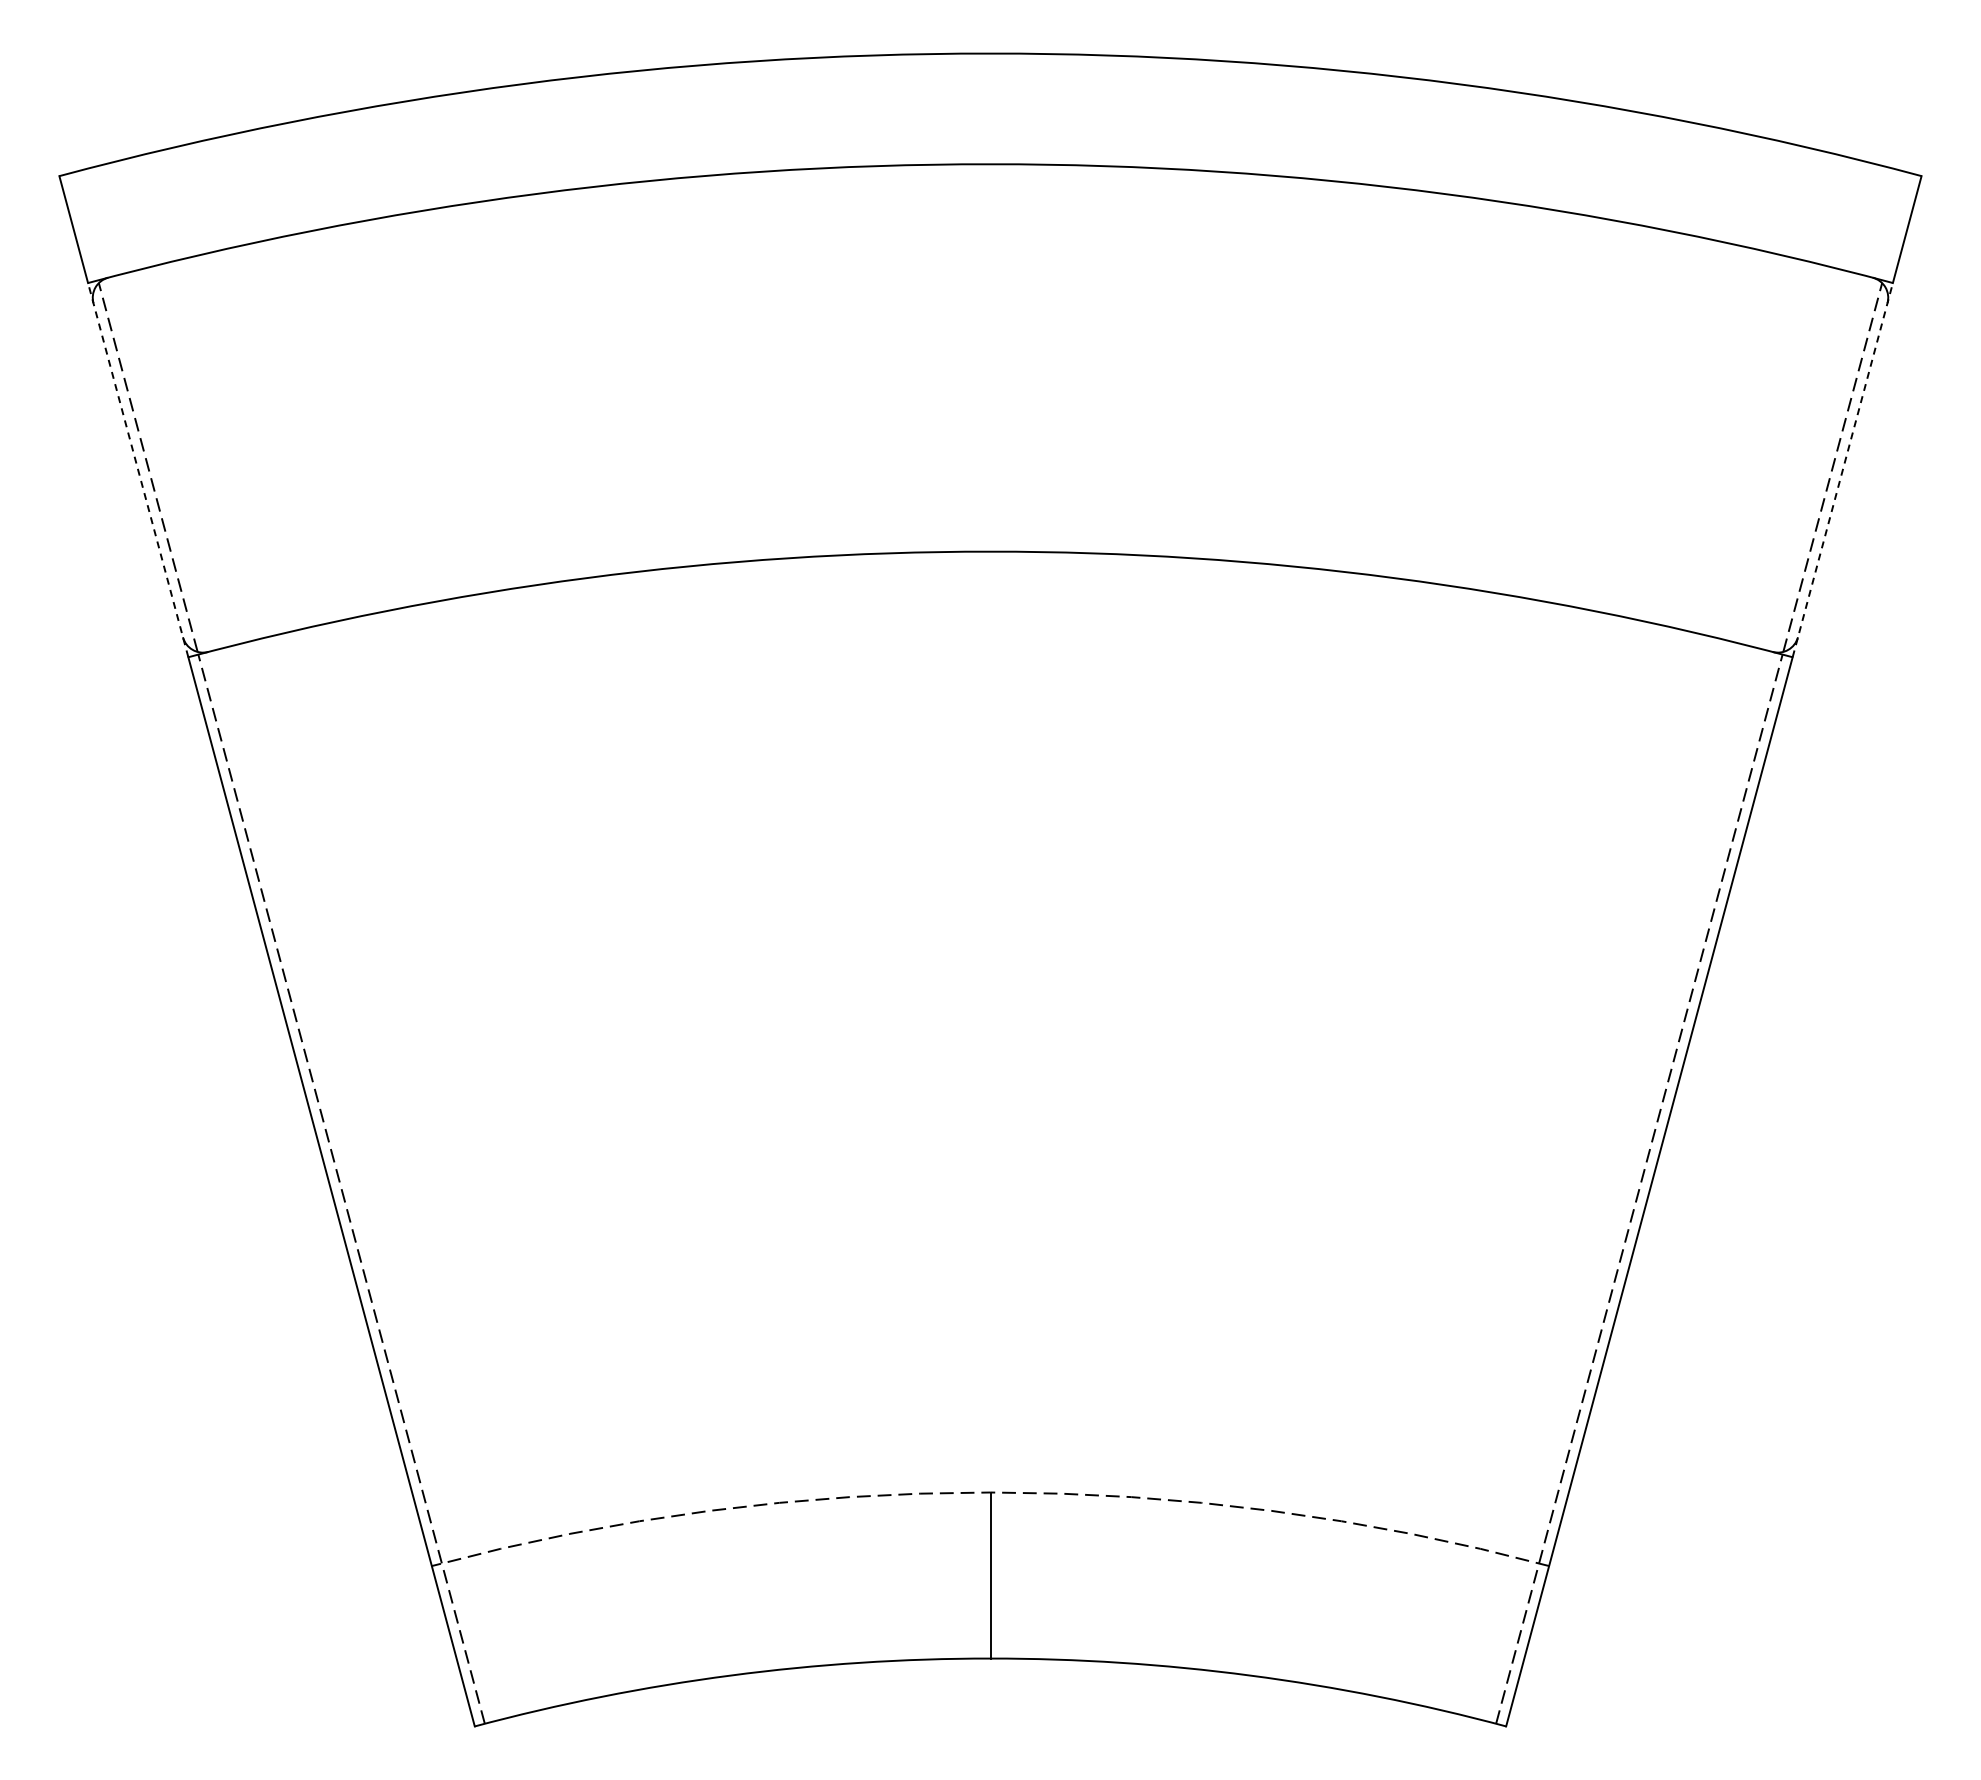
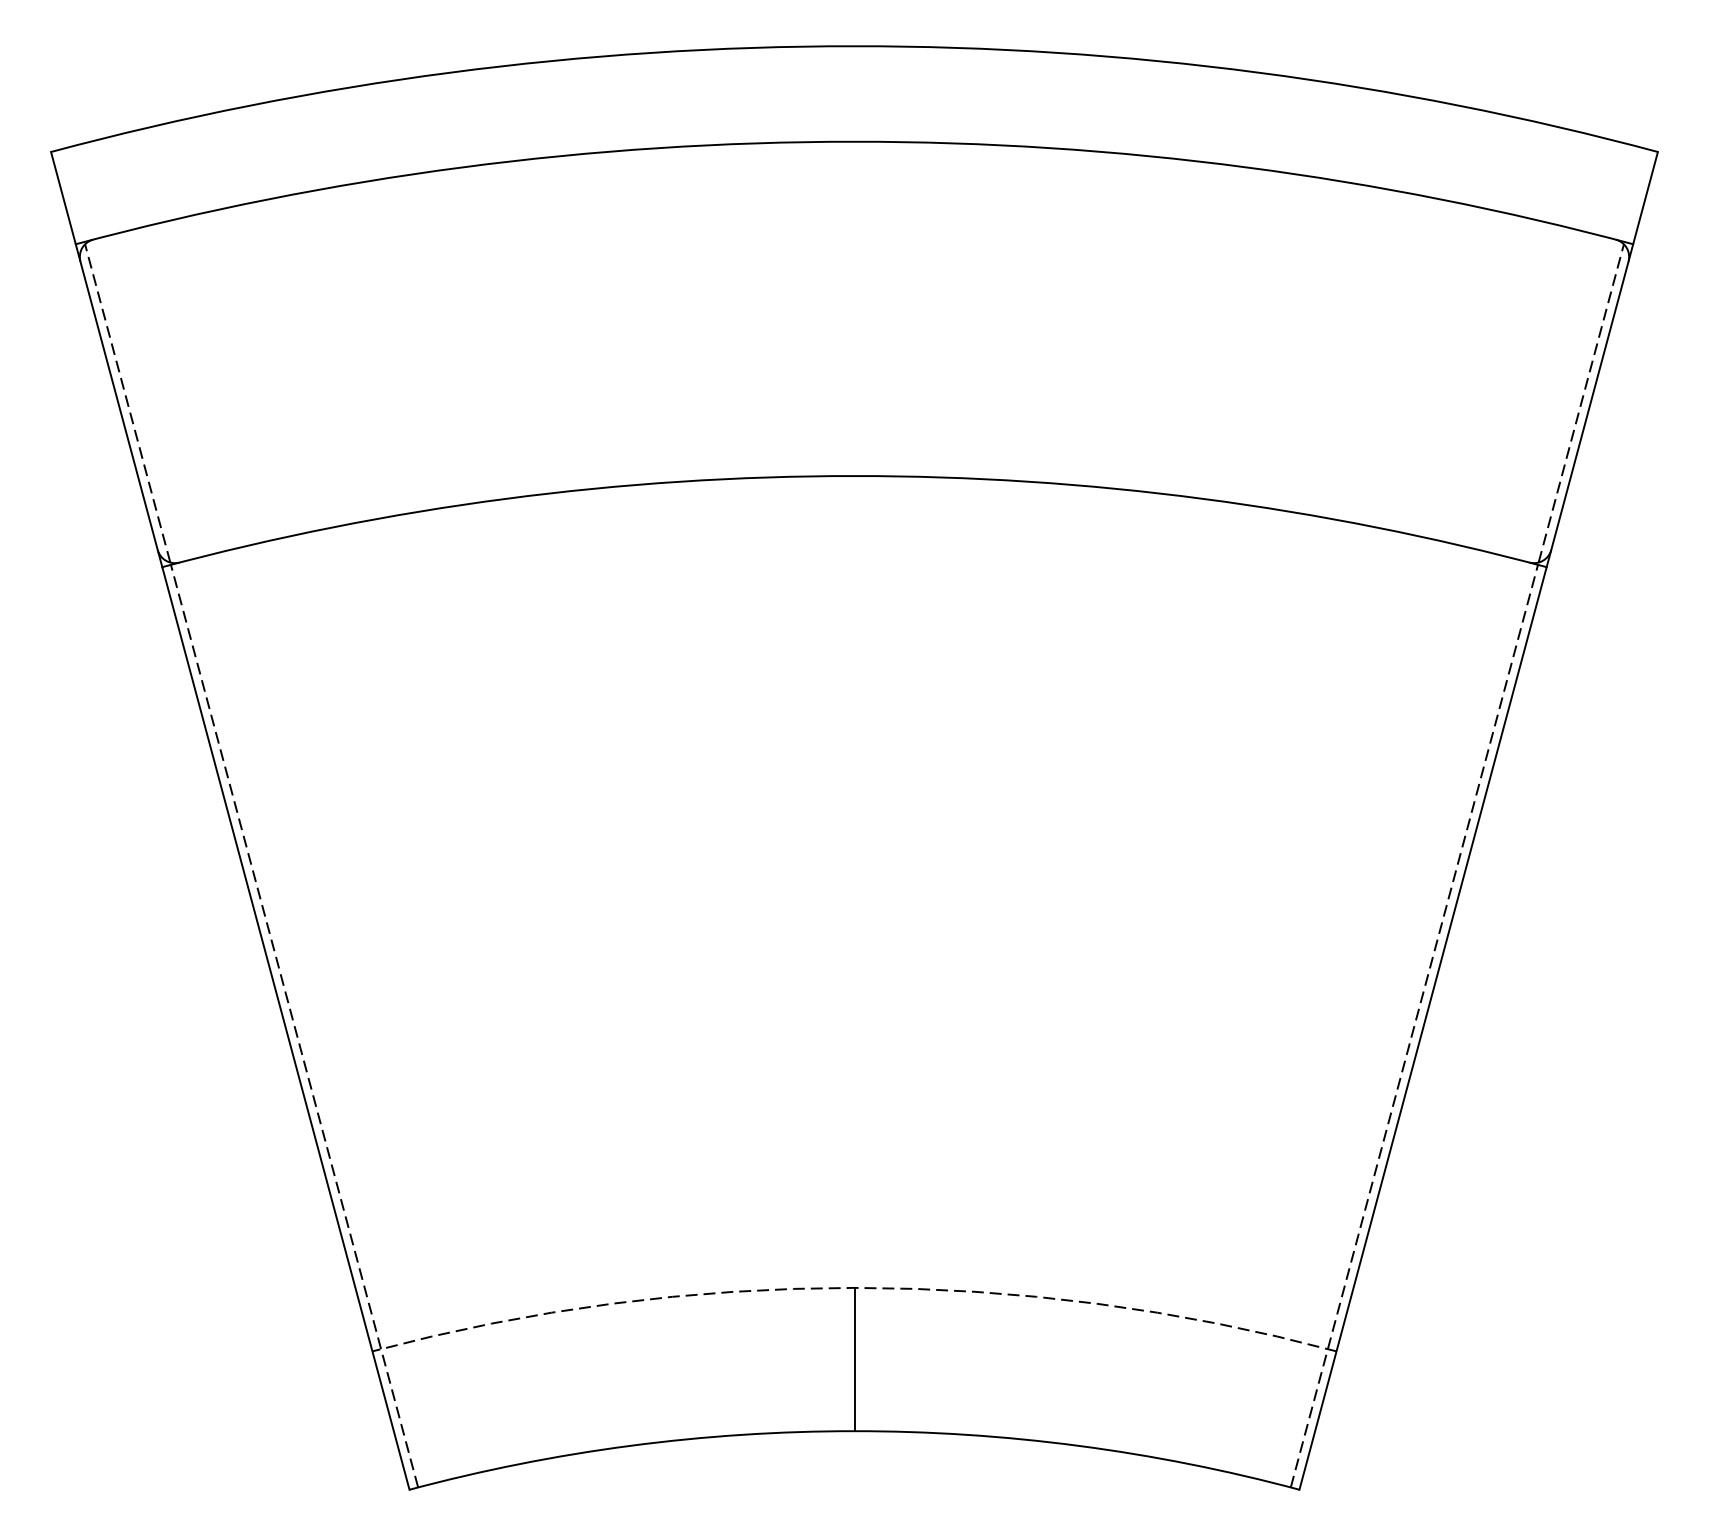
line: (138, 470) -> (119, 406), dashed -> solid
line: (1842, 470) -> (1589, 406), dashed -> solid

